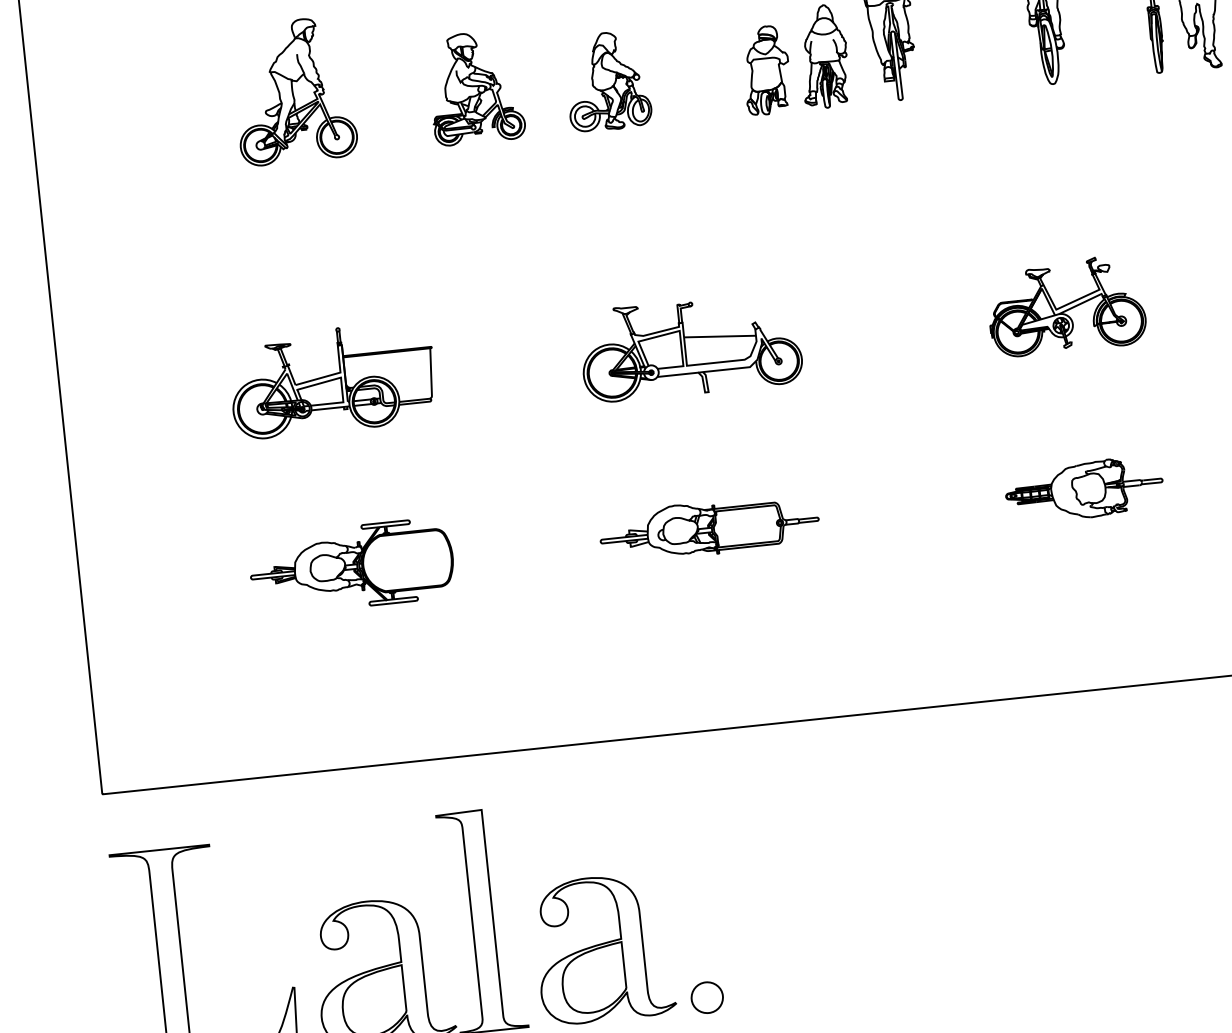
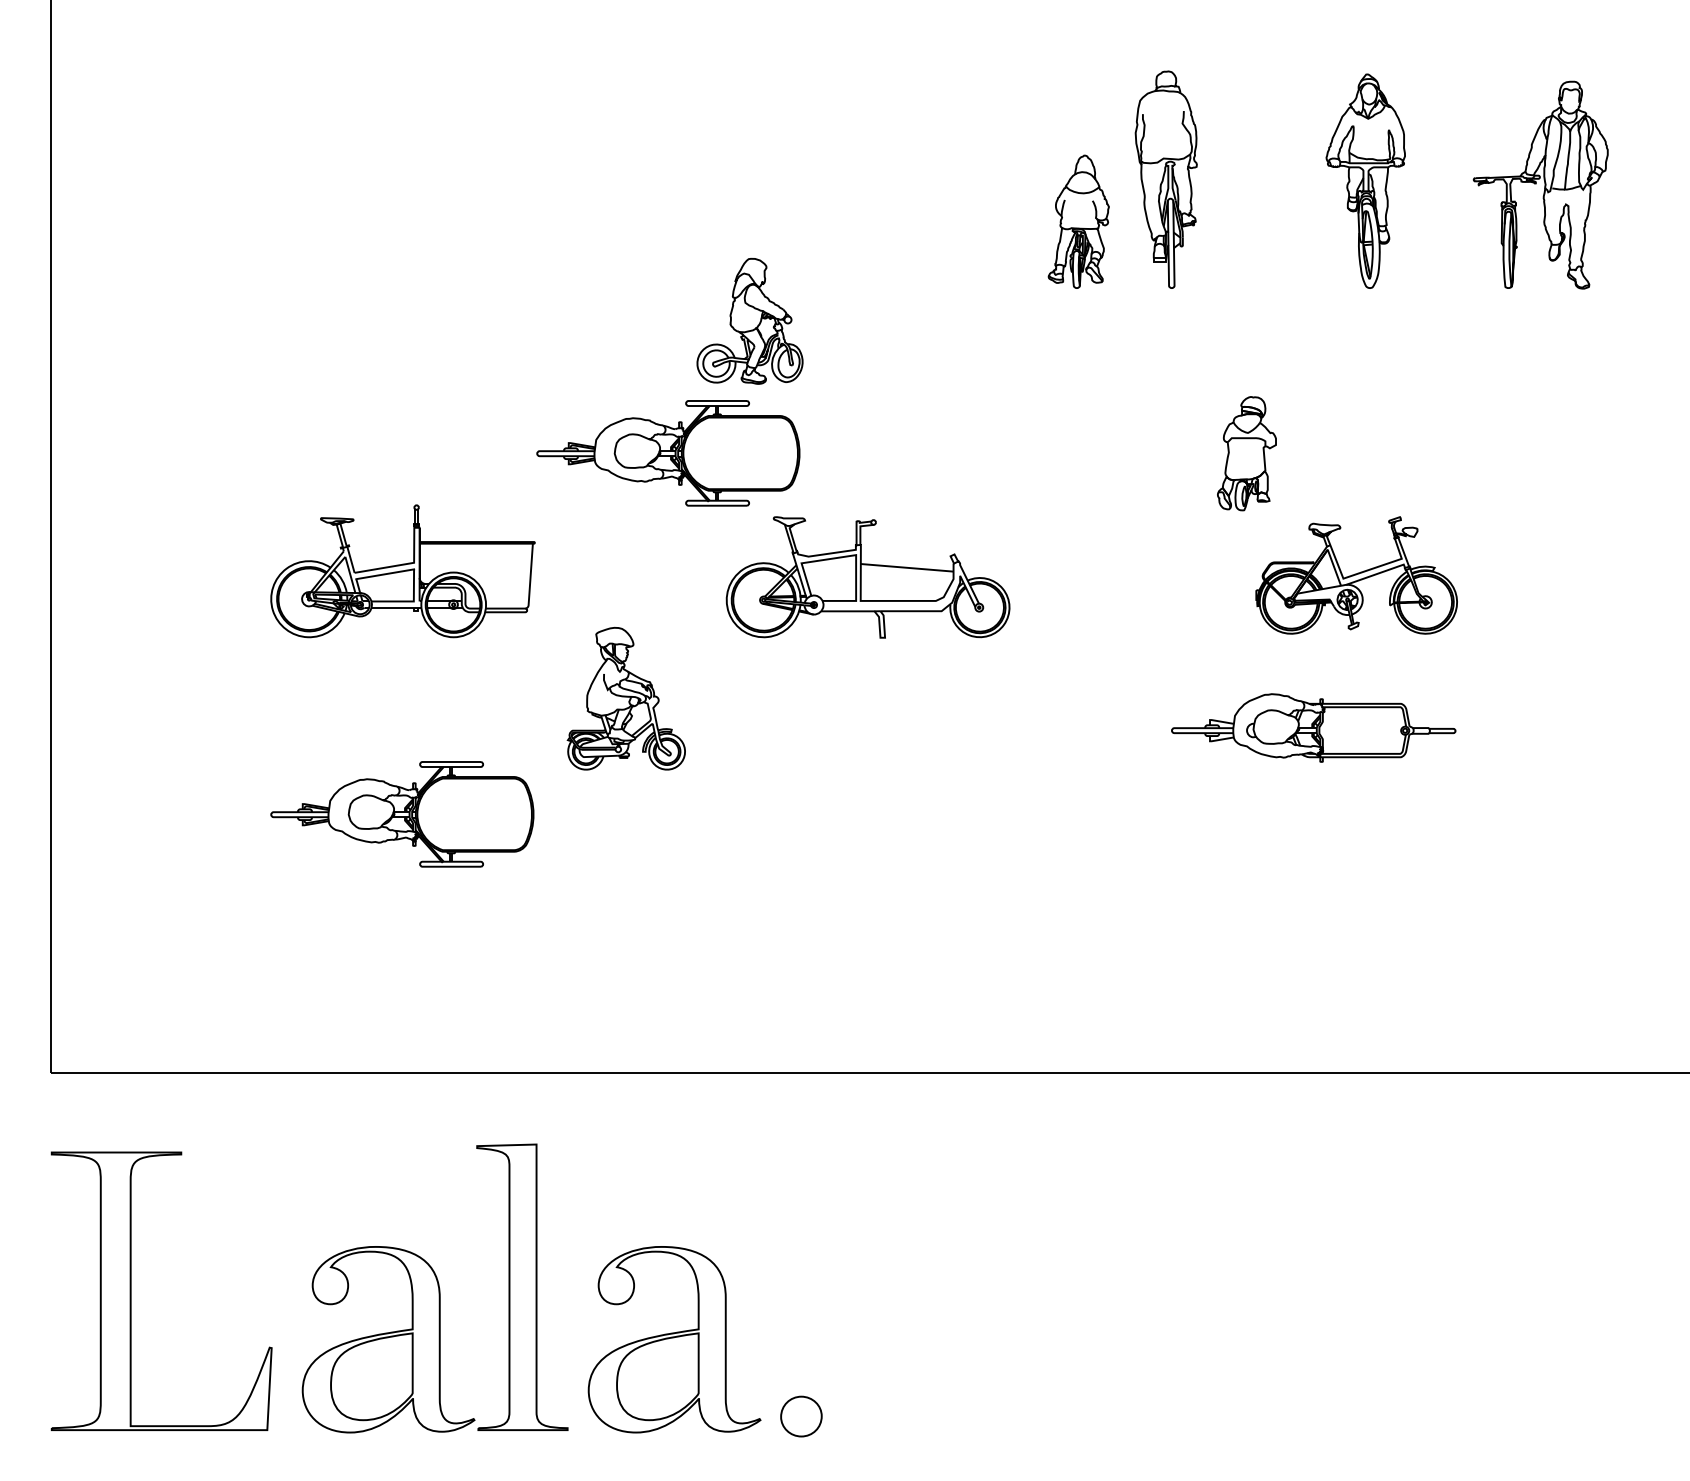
part: (766, 70) -> (1246, 453), moved
part: (607, 81) -> (749, 321), moved
part: (474, 87) -> (625, 698), moved
part: (293, 91) -> (391, 194), removed
part: (527, 267) -> (668, 453), added
part: (1083, 490) -> (1354, 814), removed
part: (709, 527) -> (1313, 727), moved

